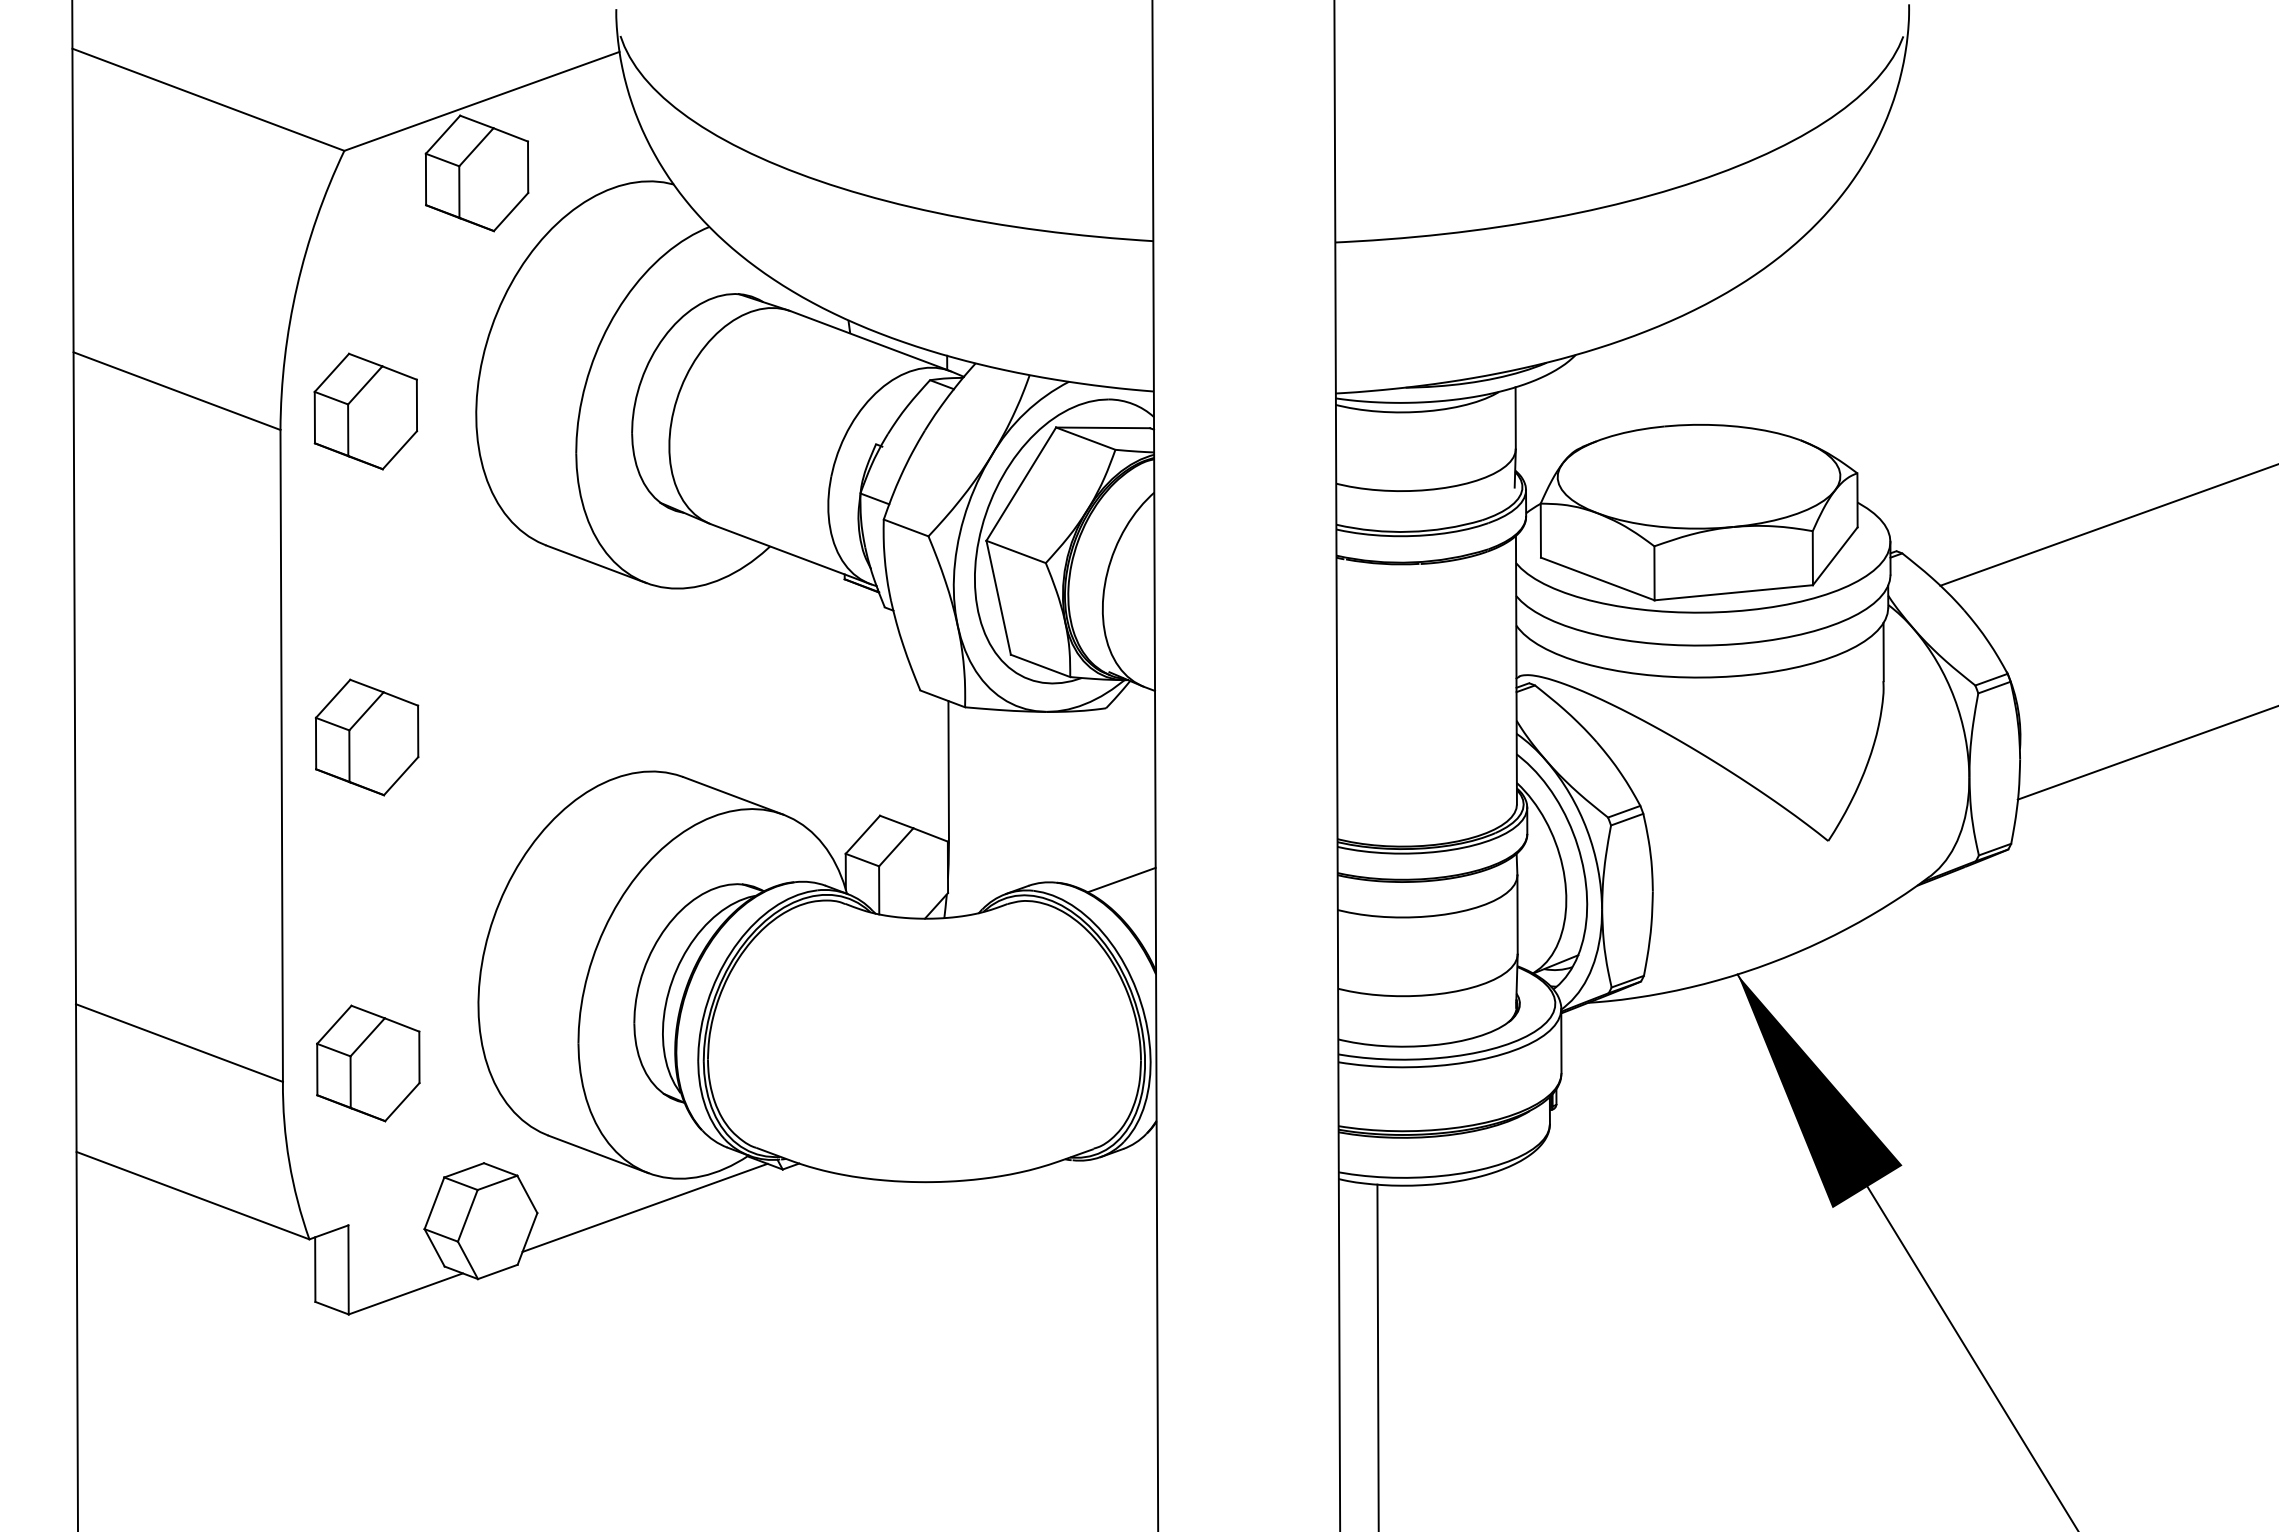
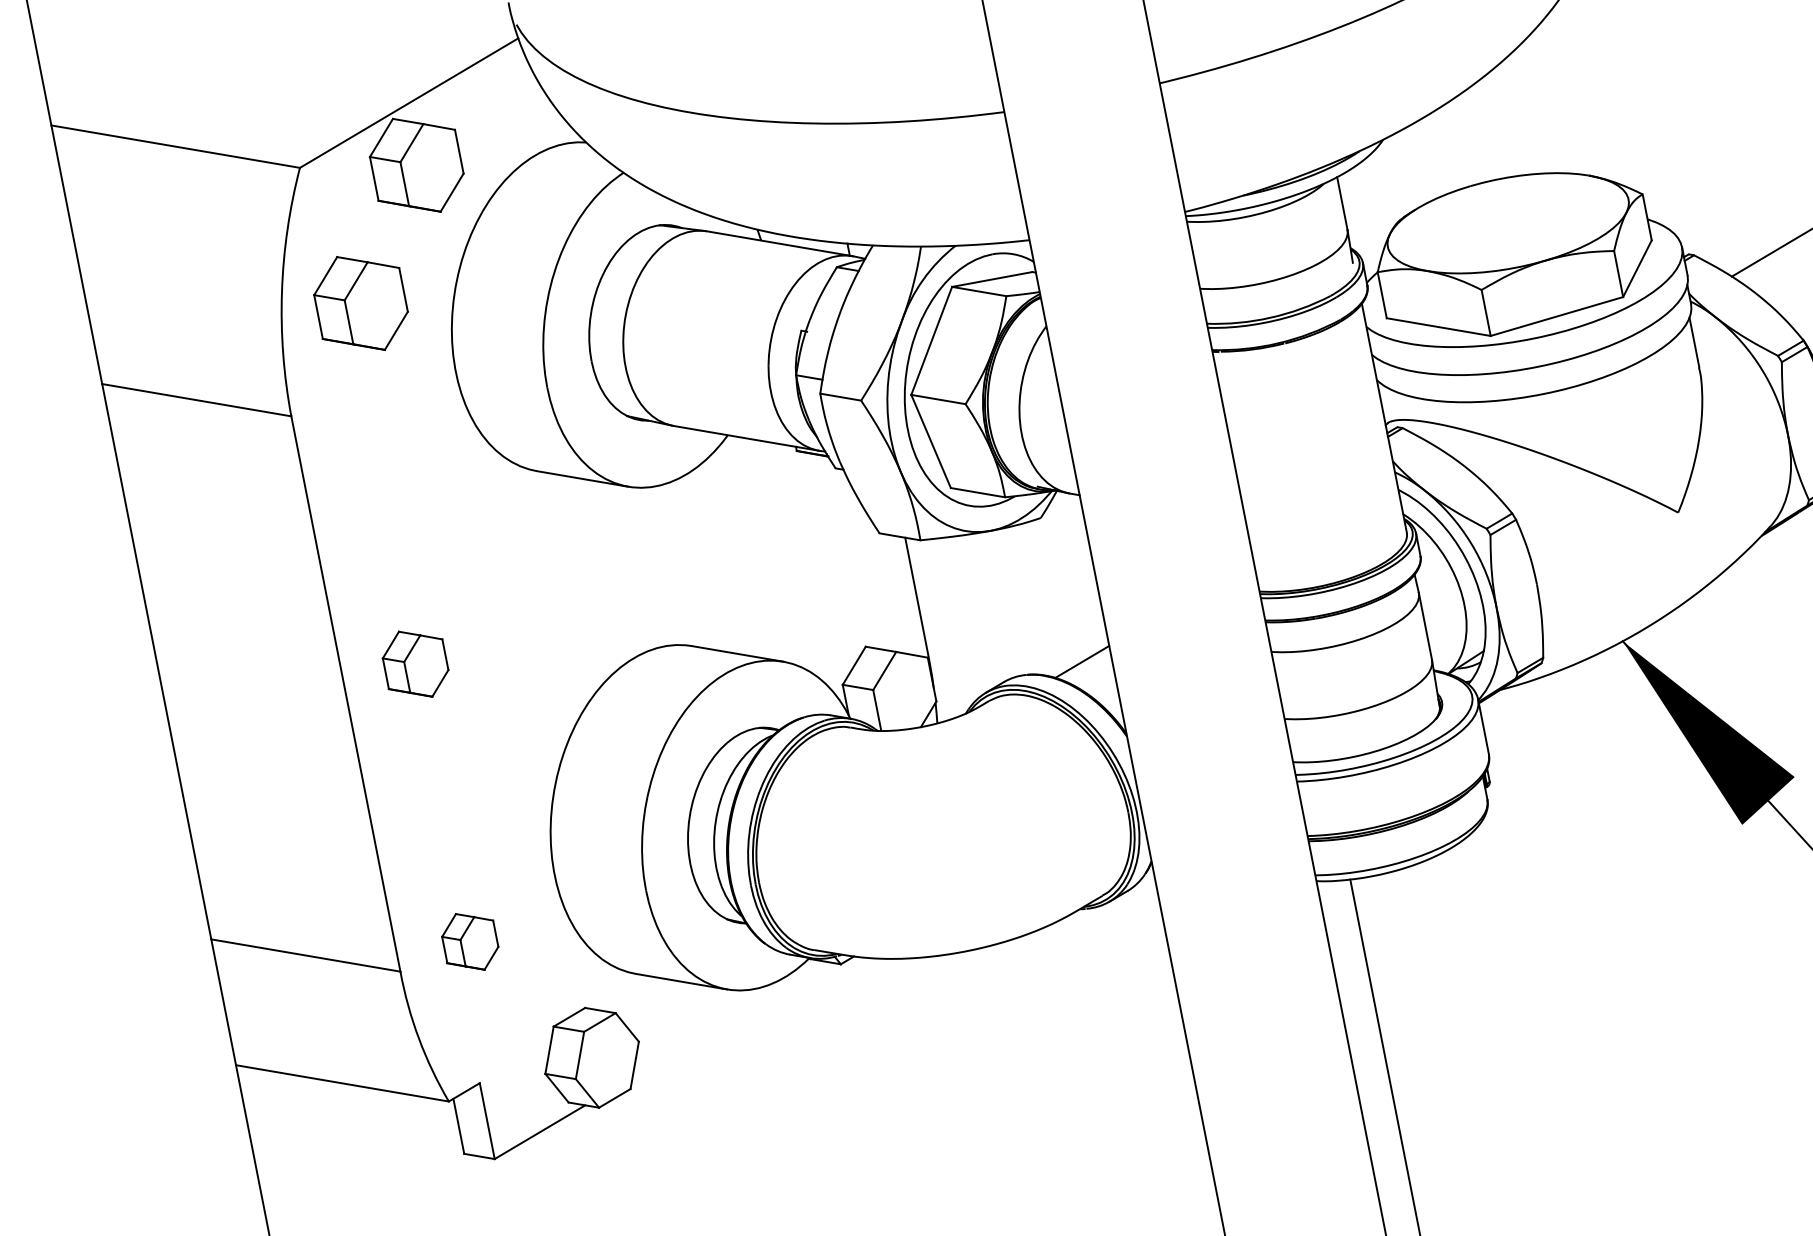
part: (365, 411) -> (360, 303), moved
part: (366, 737) -> (415, 664), size x0.7
part: (368, 1063) -> (470, 941), size x0.6
line: (644, 1207) -> (729, 1019), removed

